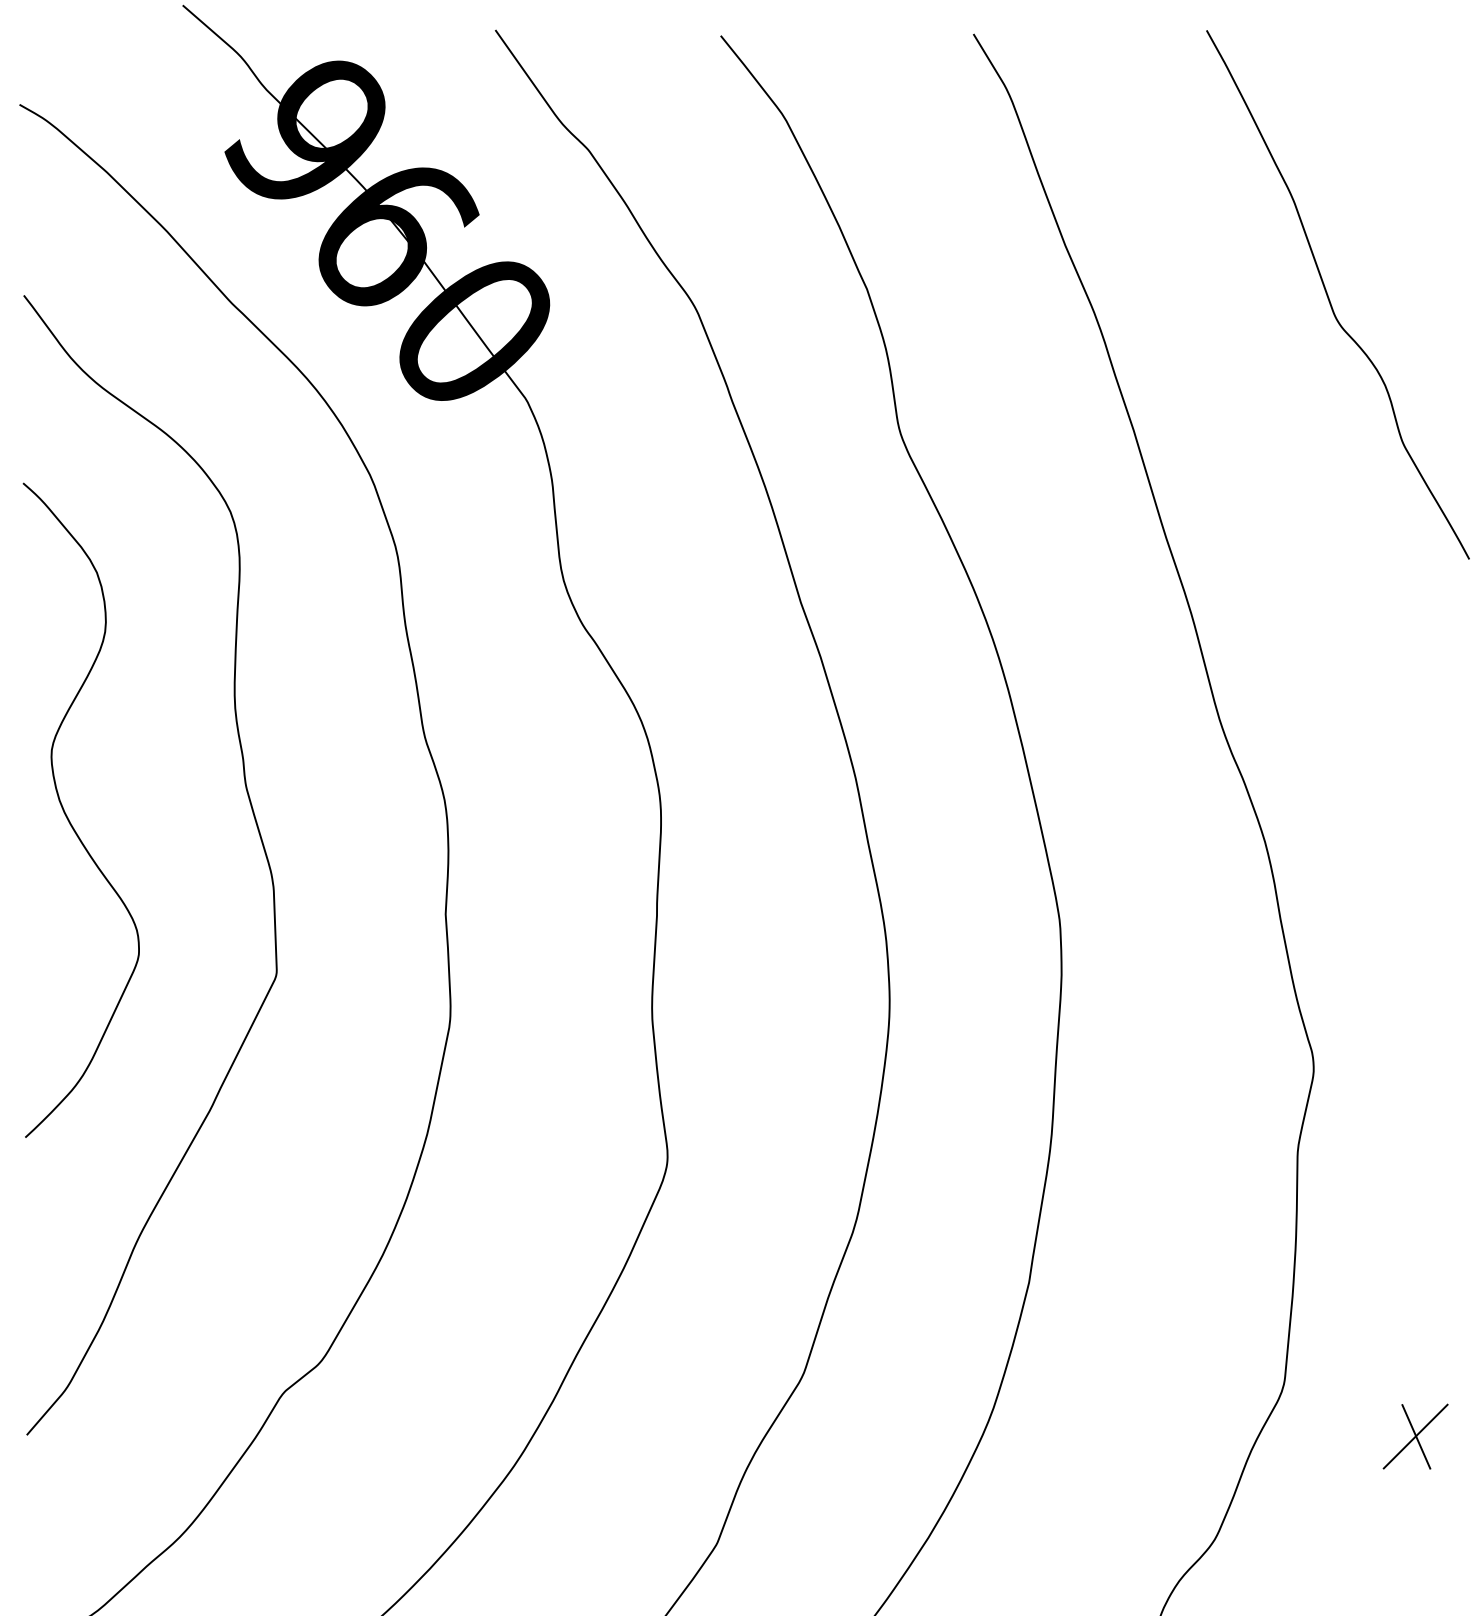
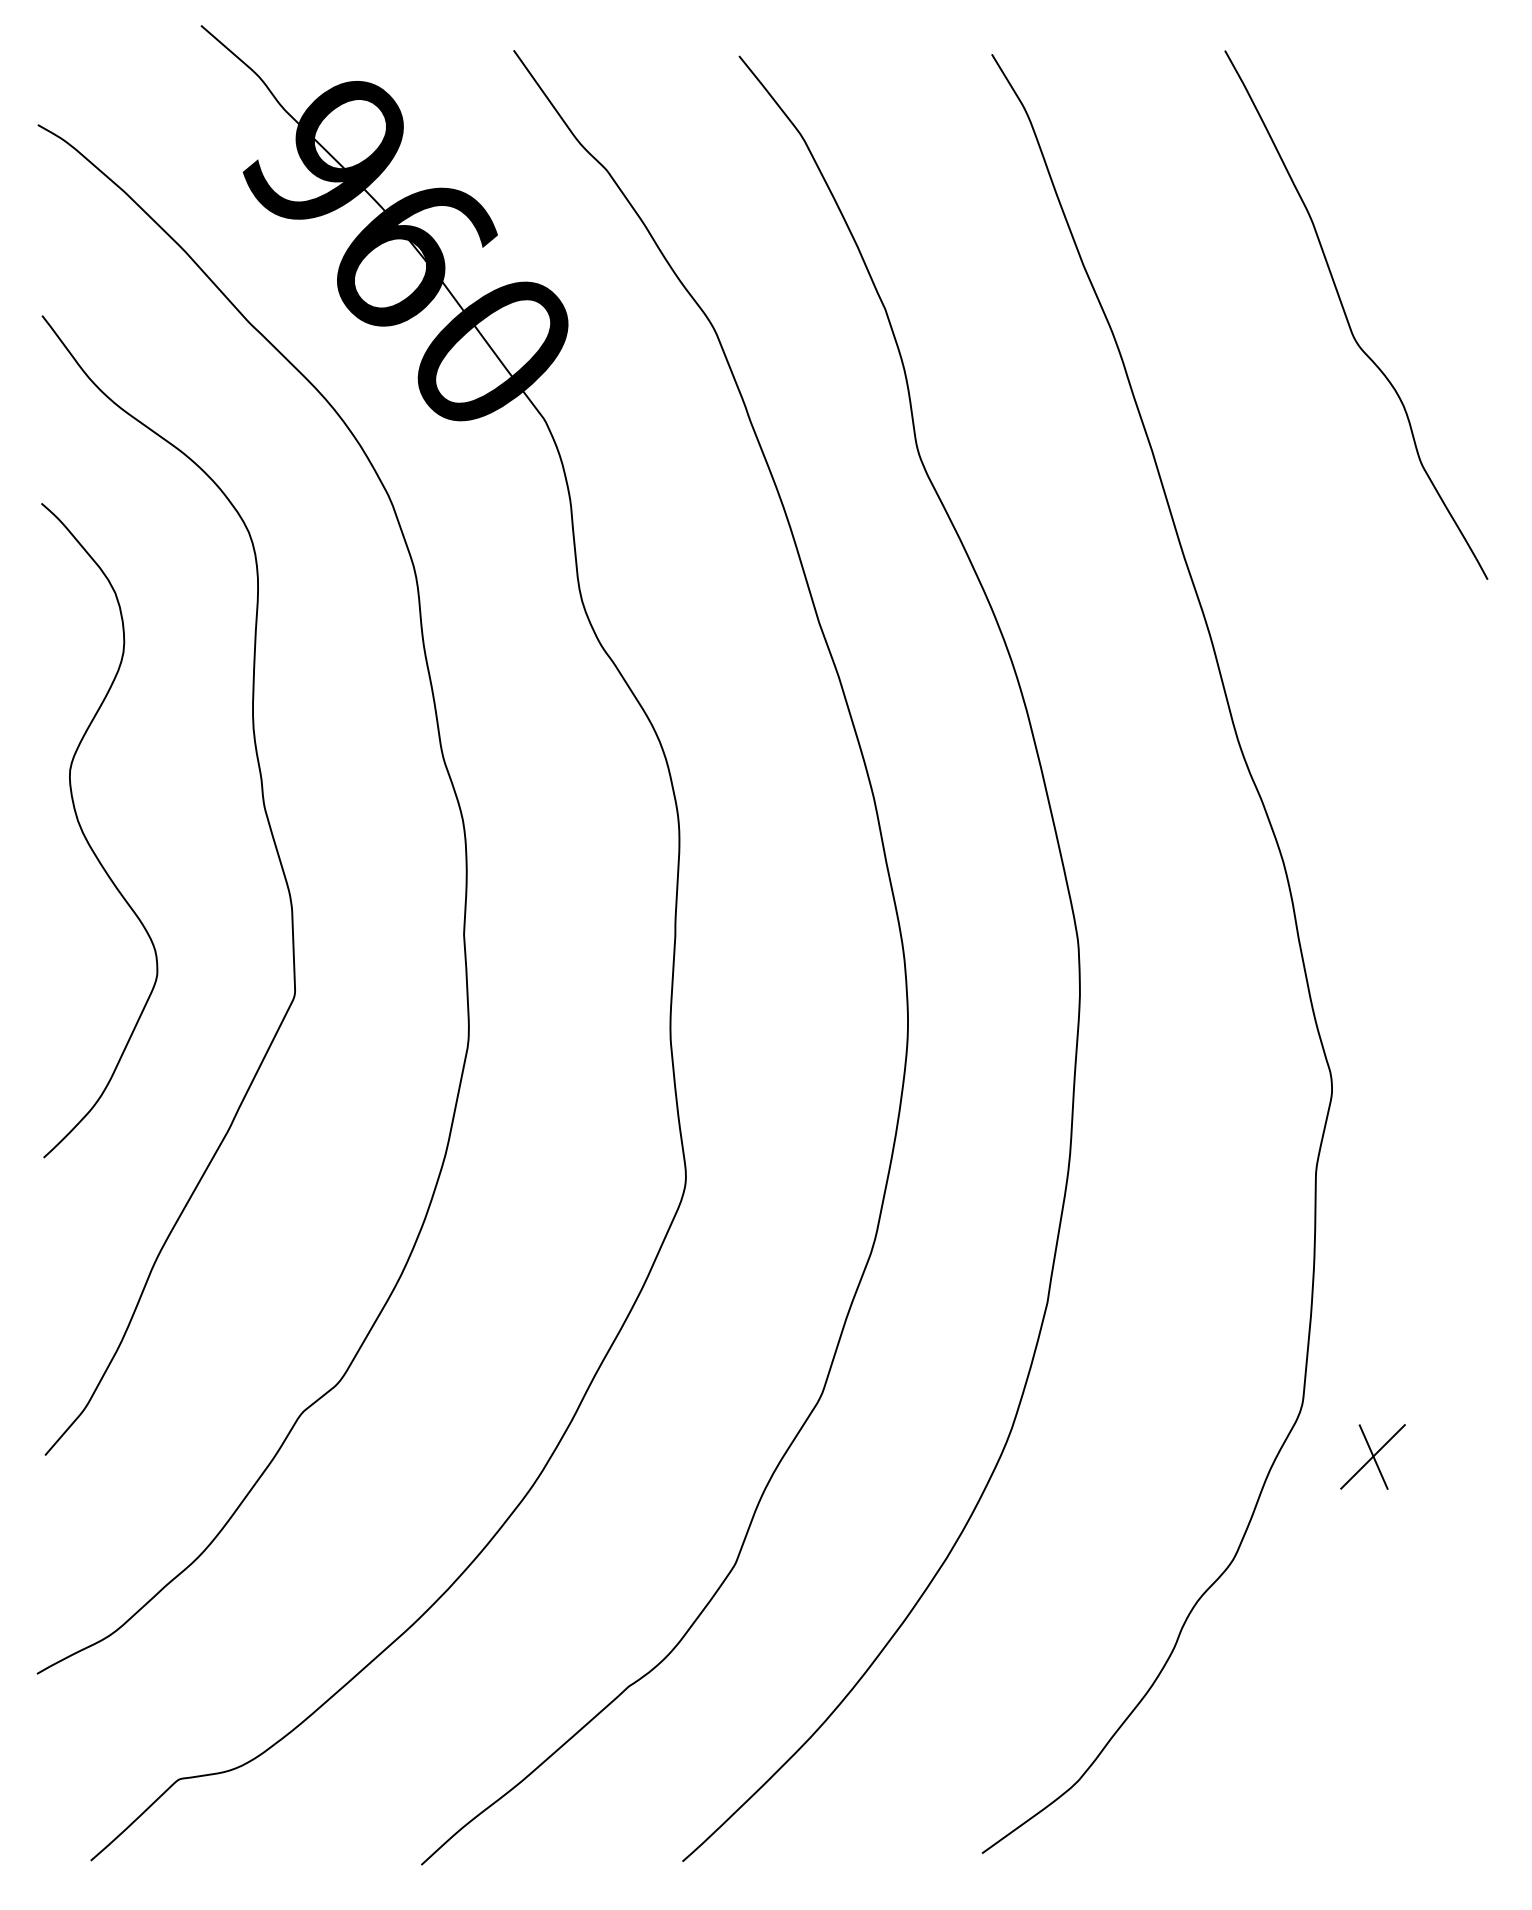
part: (1415, 1436) -> (1372, 1456), moved

